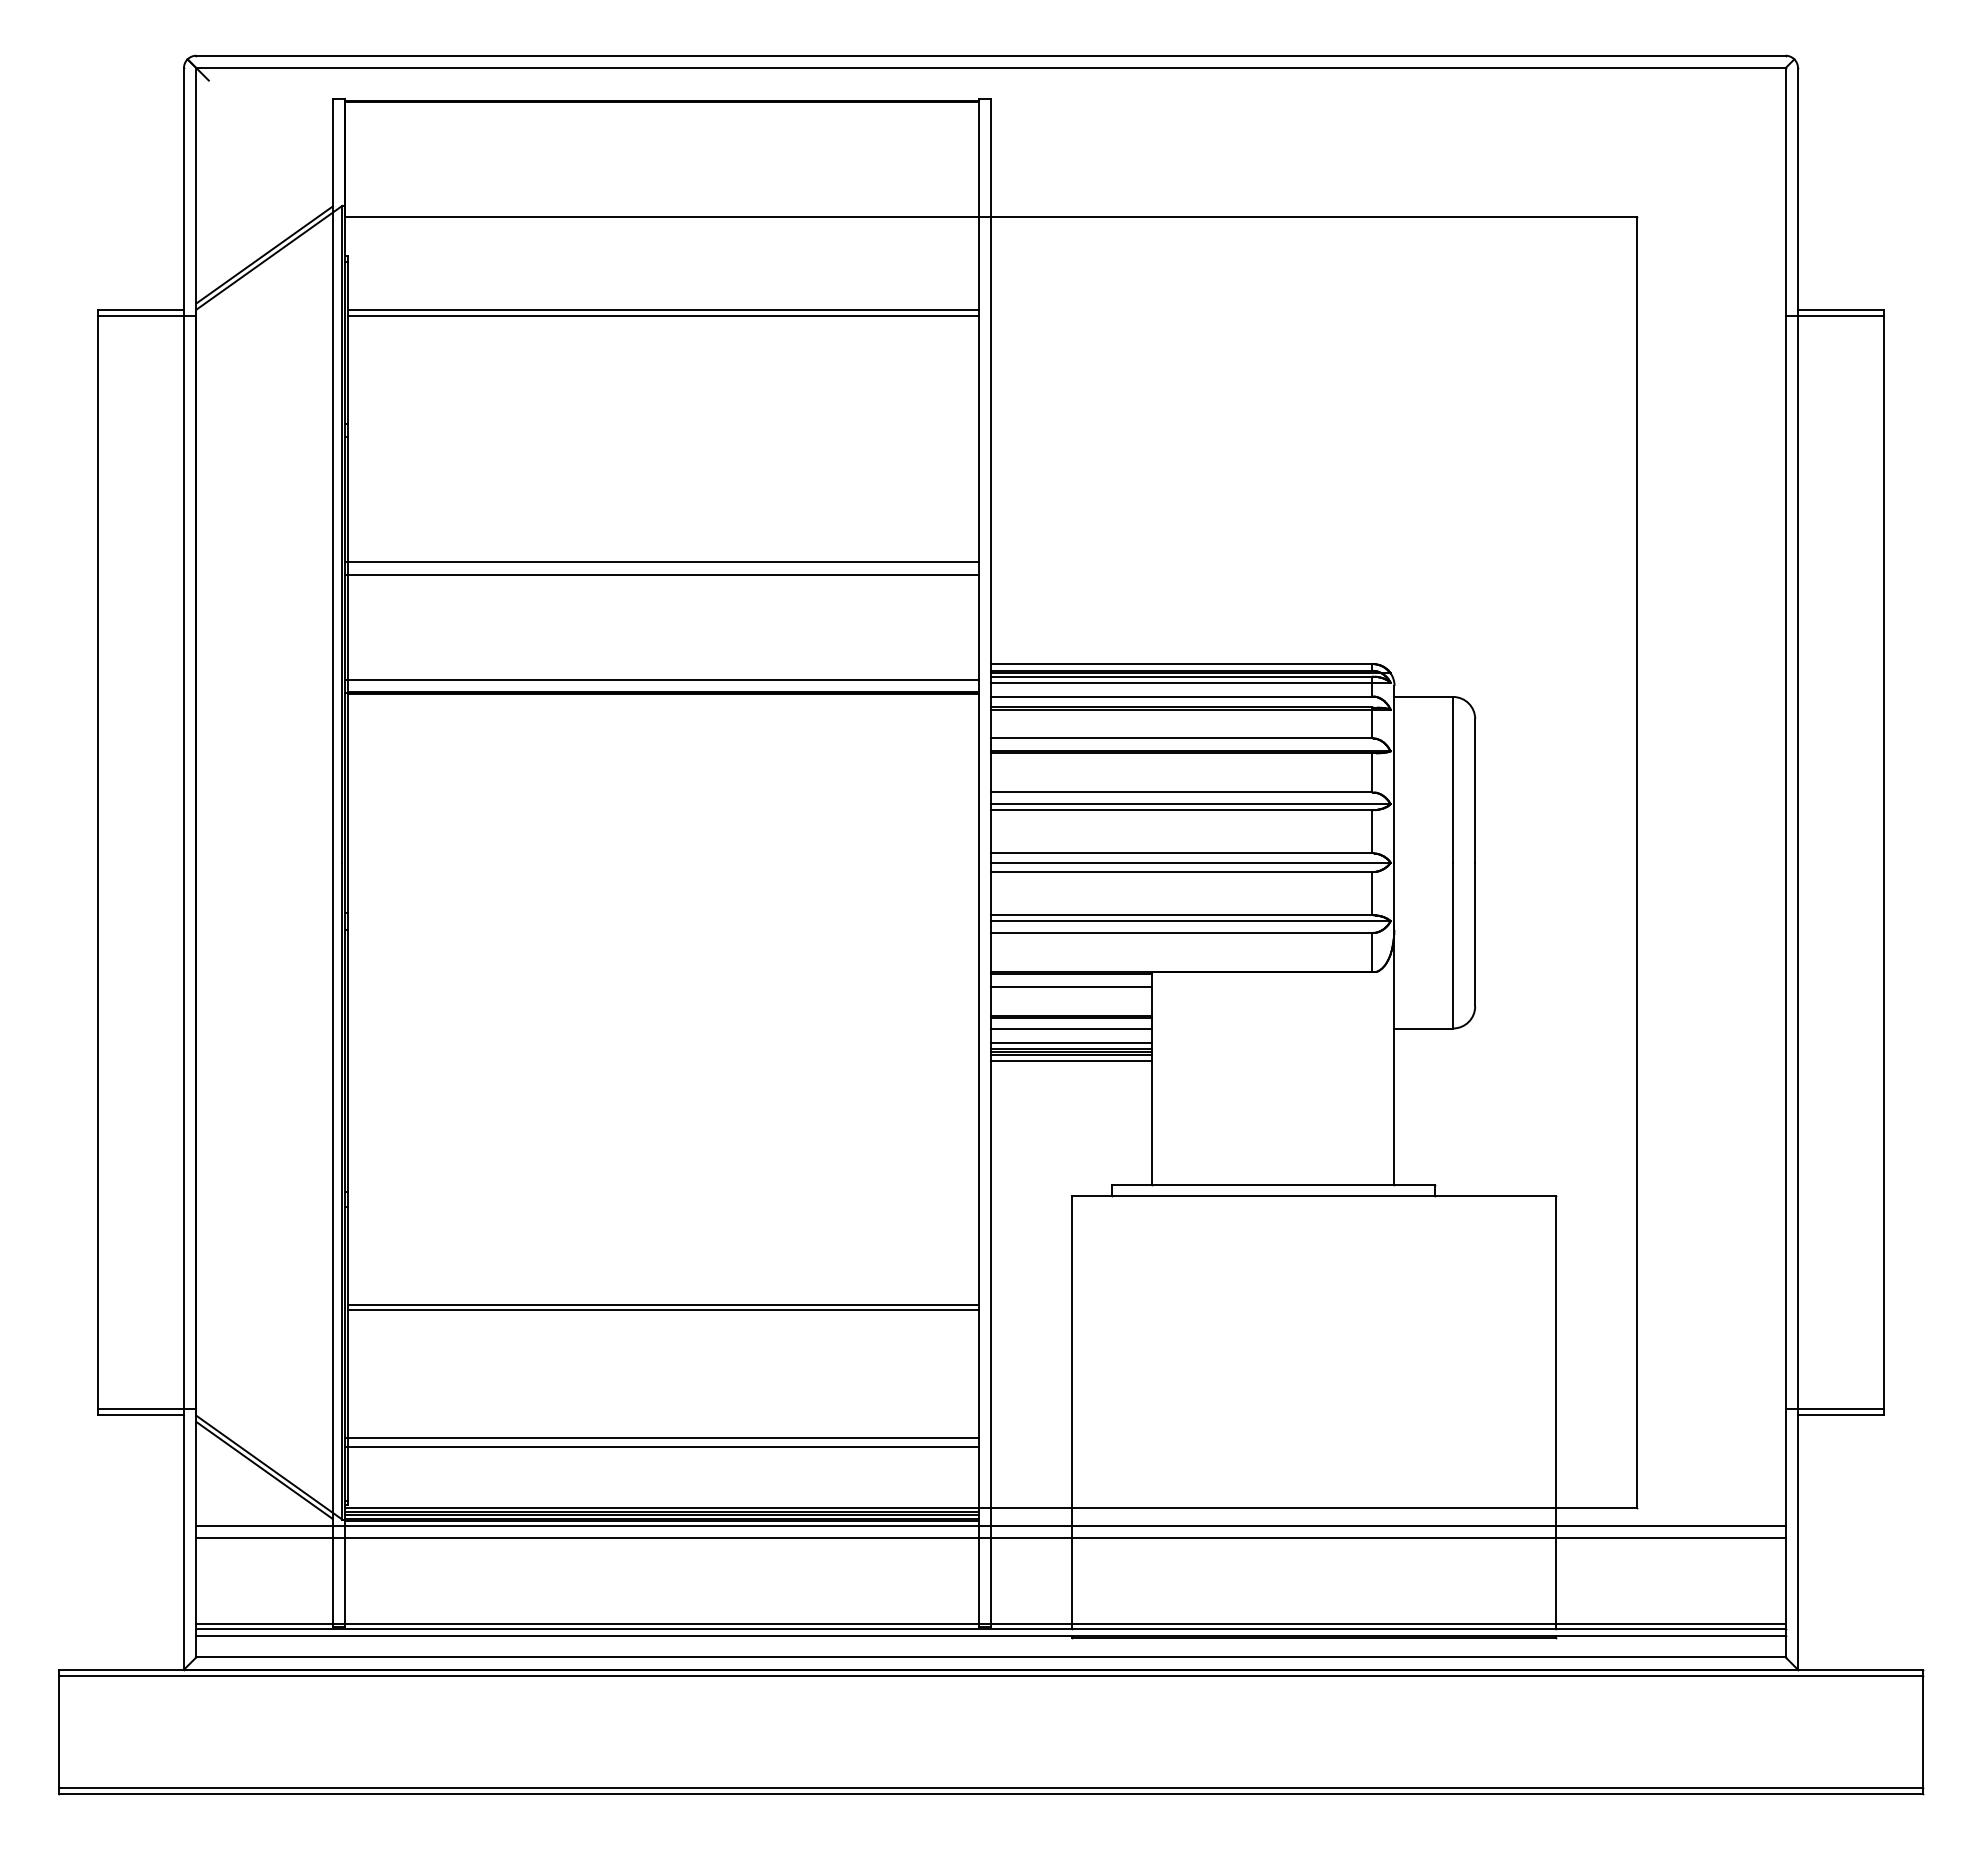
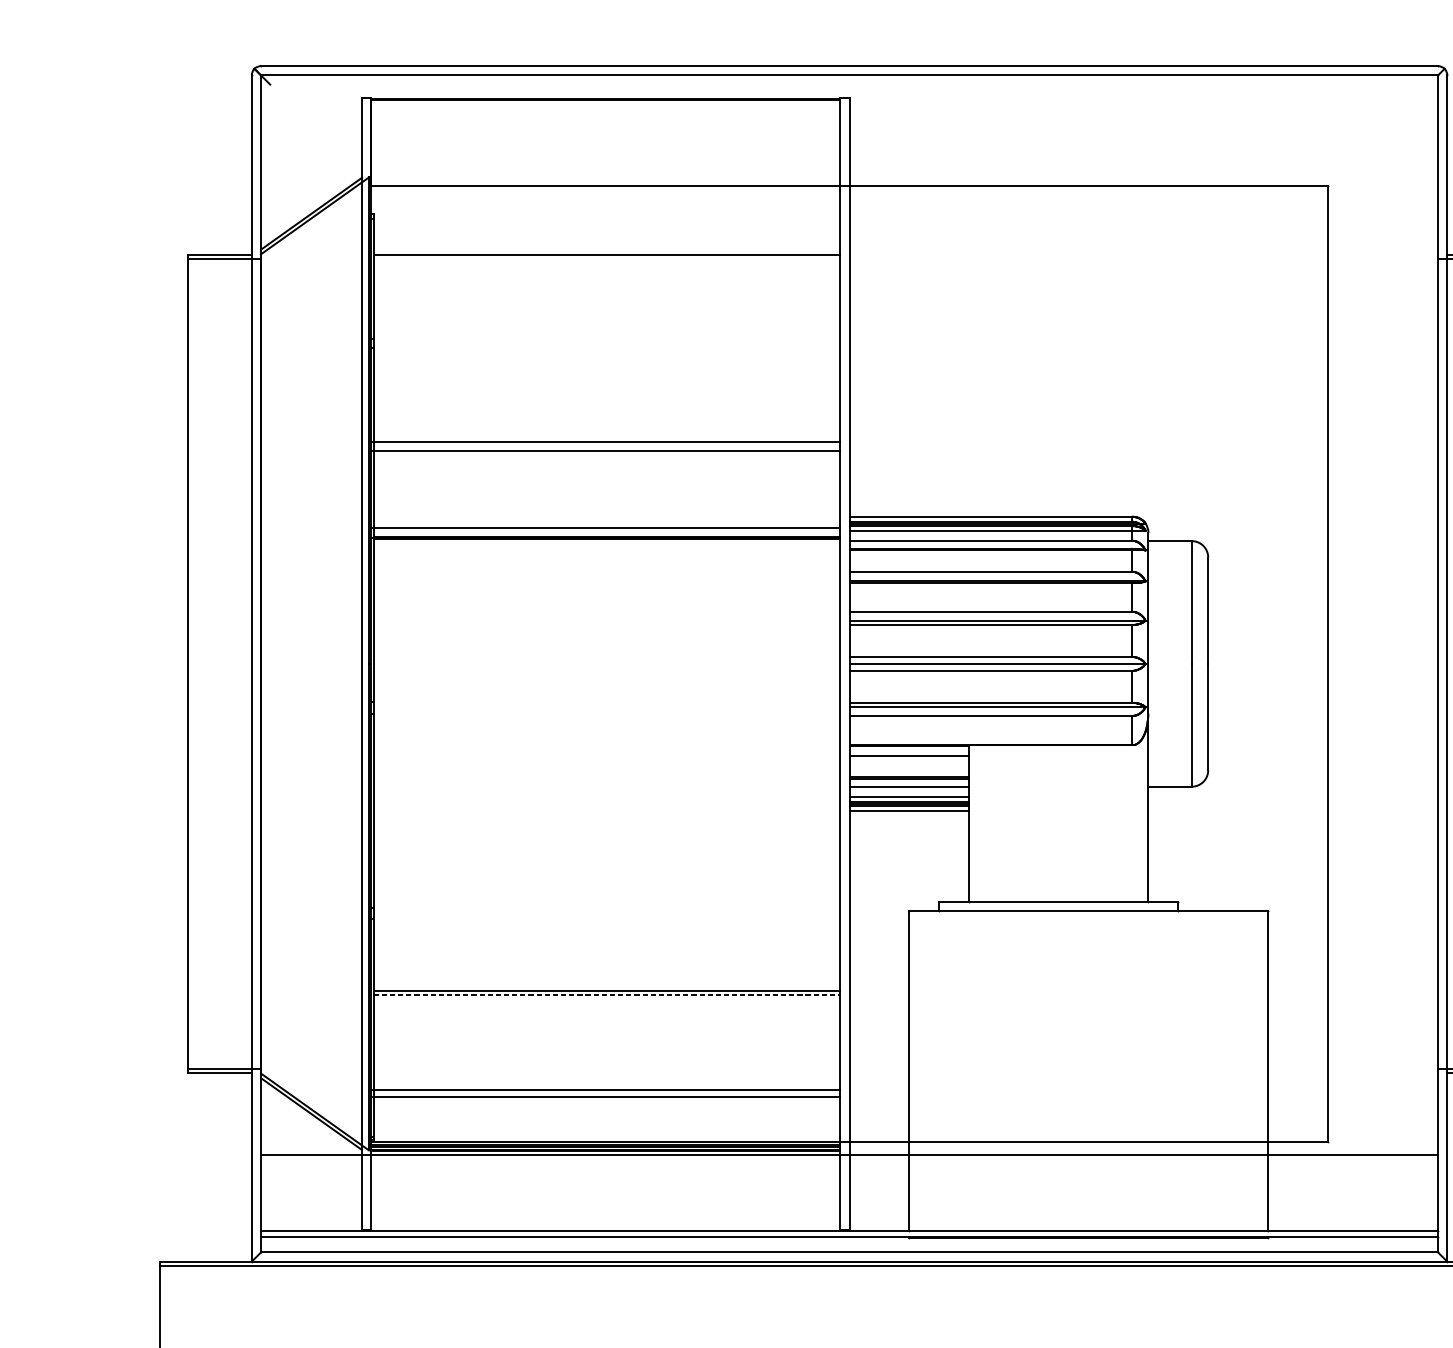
line: (663, 316) -> (606, 259), removed
line: (664, 1309) -> (607, 994), solid -> dashed
line: (990, 1538) -> (849, 1164), removed
line: (990, 1623) -> (849, 1227), removed

